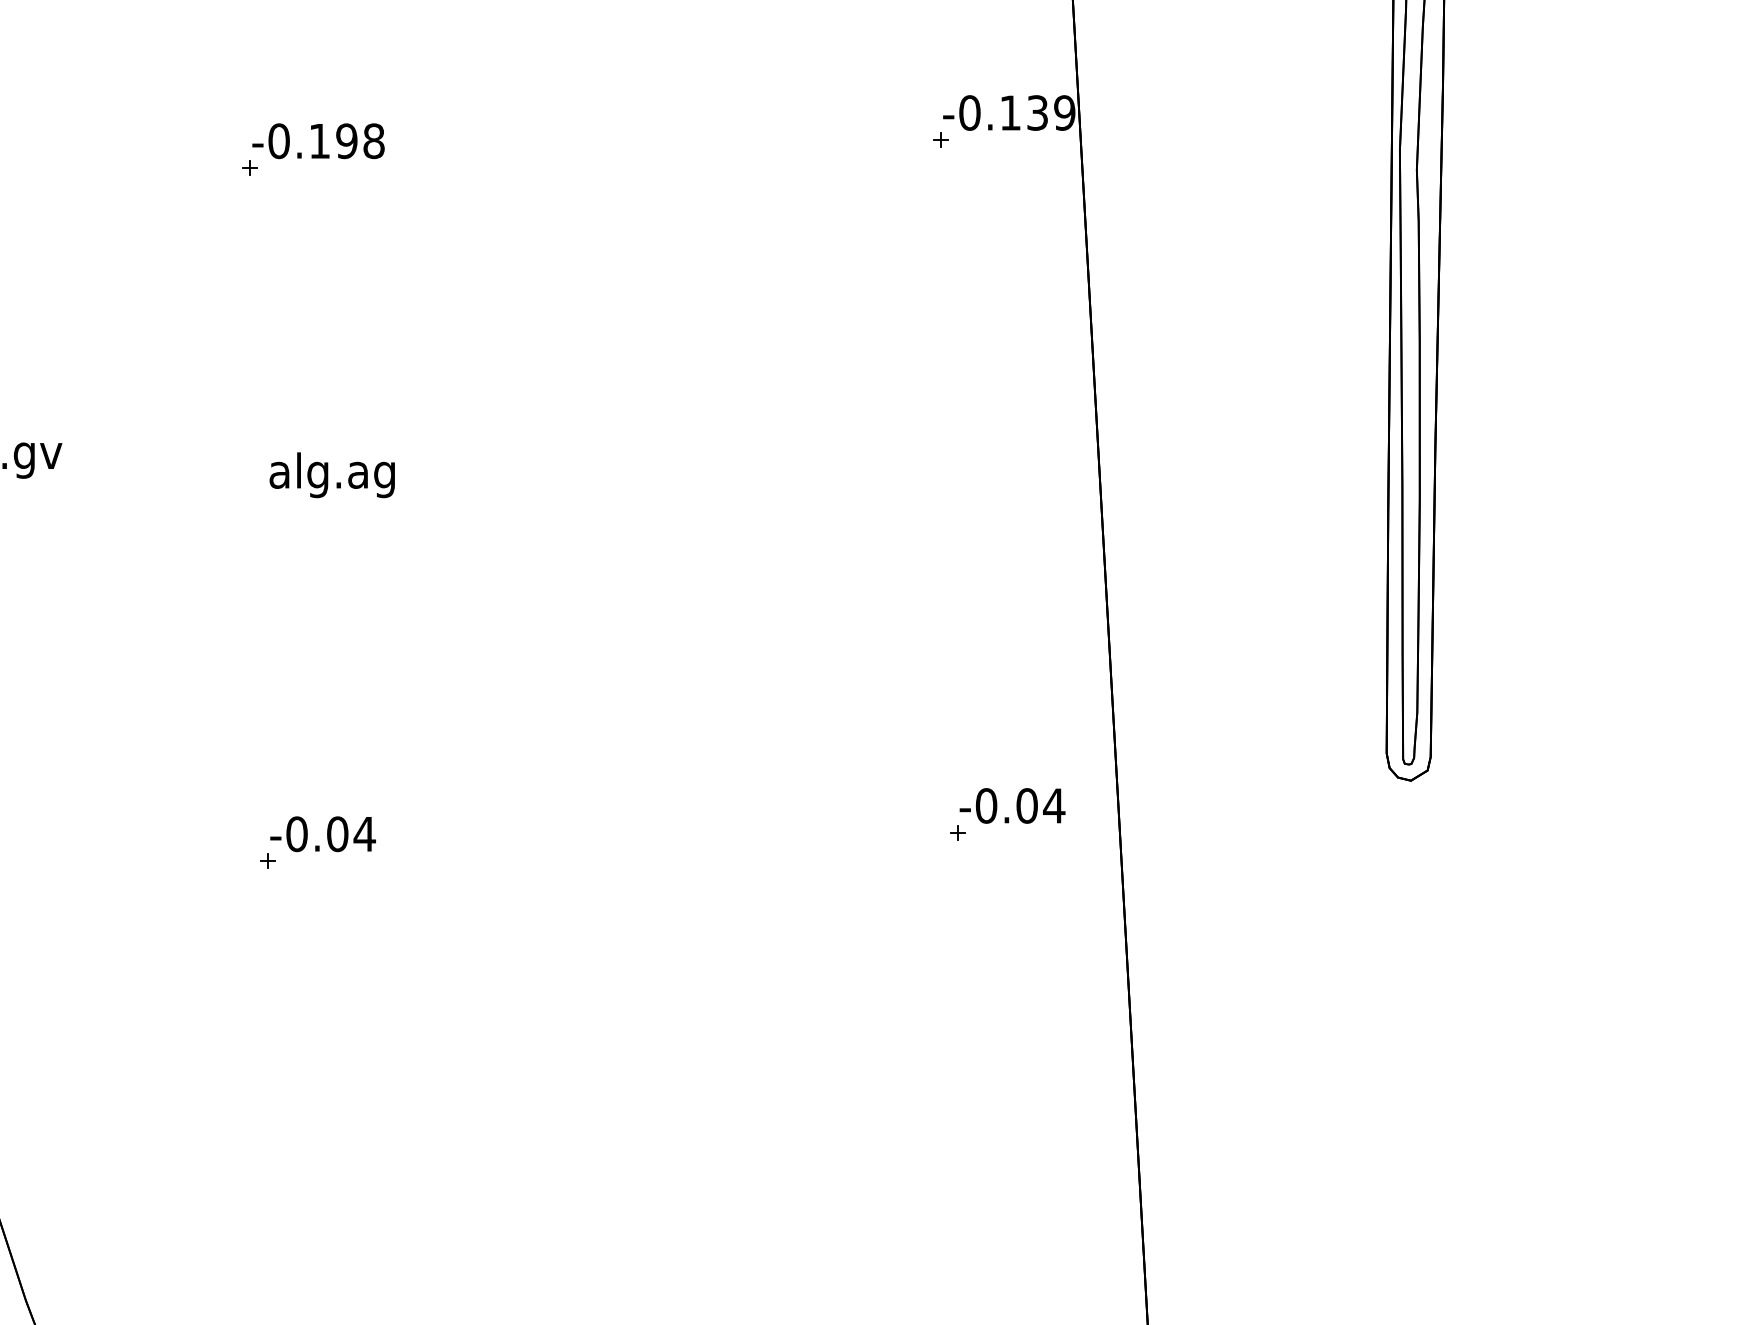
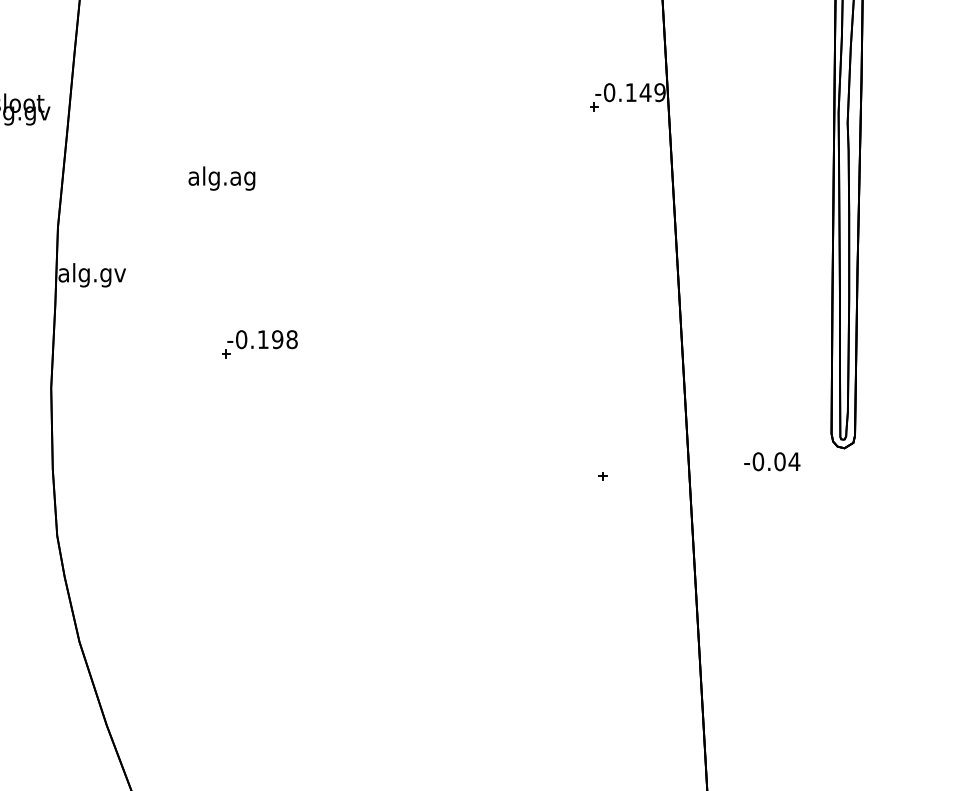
text: (1037, 112) -> (645, 92), -0.139 -> -0.149
part: (312, 150) -> (259, 344), moved
text: (331, 475) -> (221, 178), moved
text: (1012, 805) -> (772, 461), moved
part: (318, 843) -> (262, 481), removed

